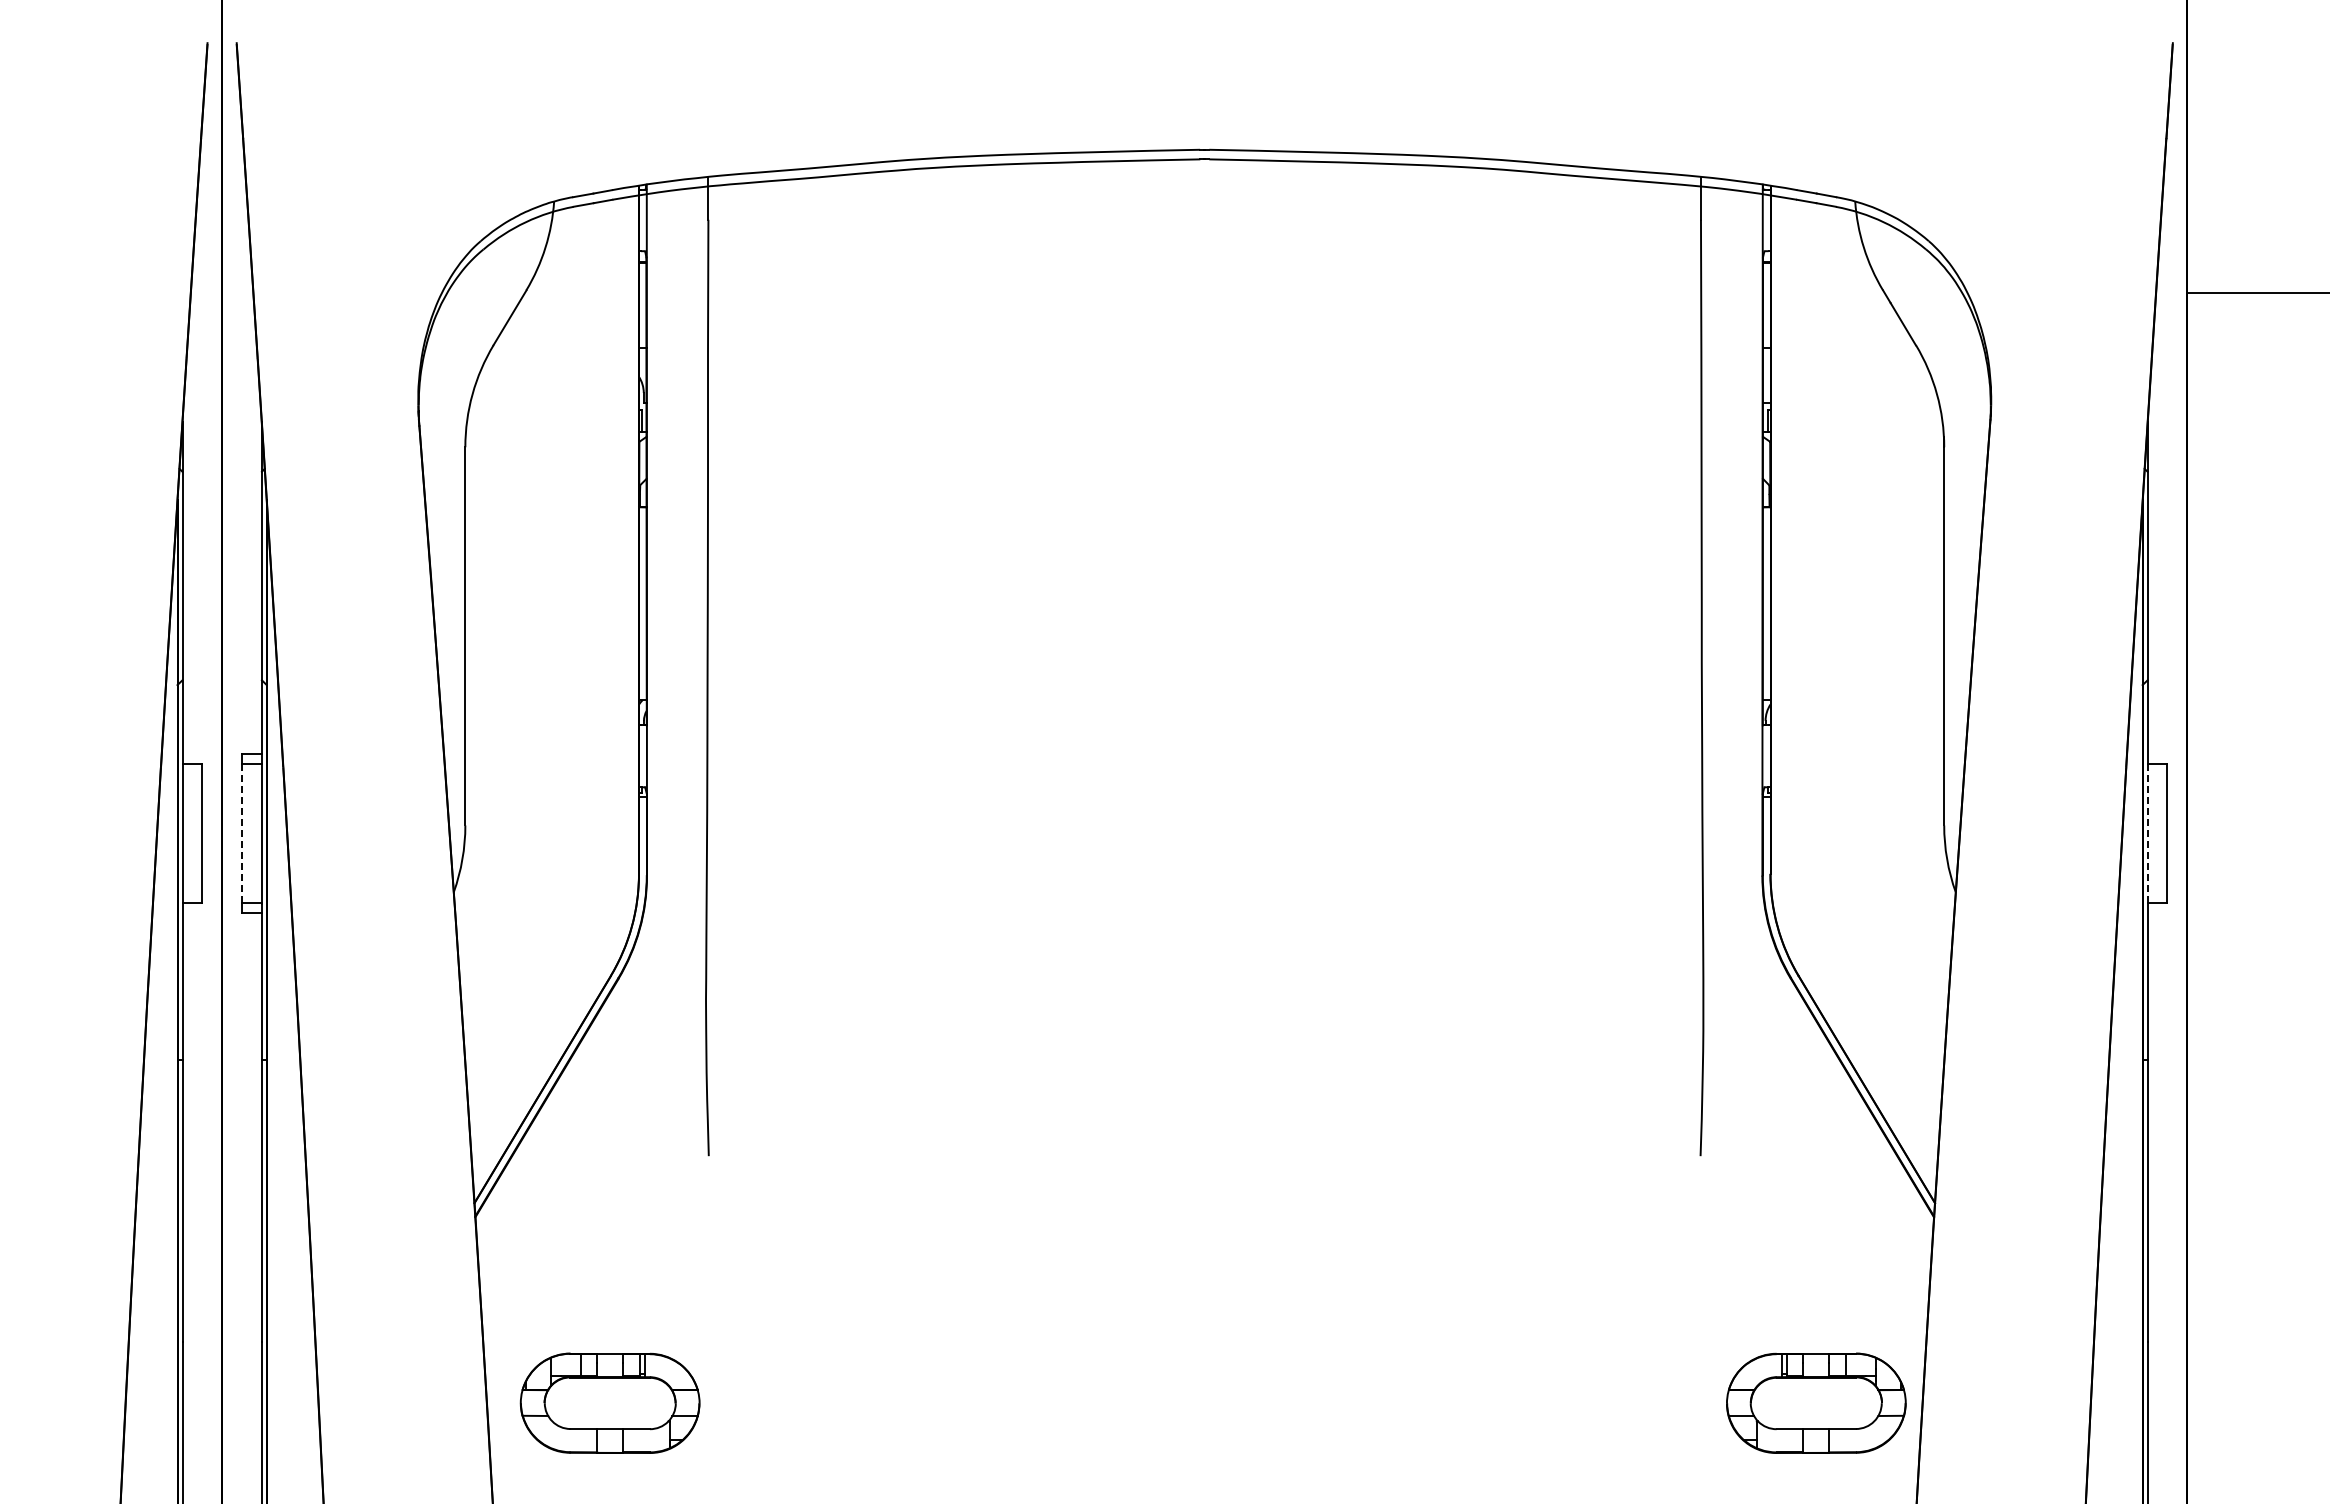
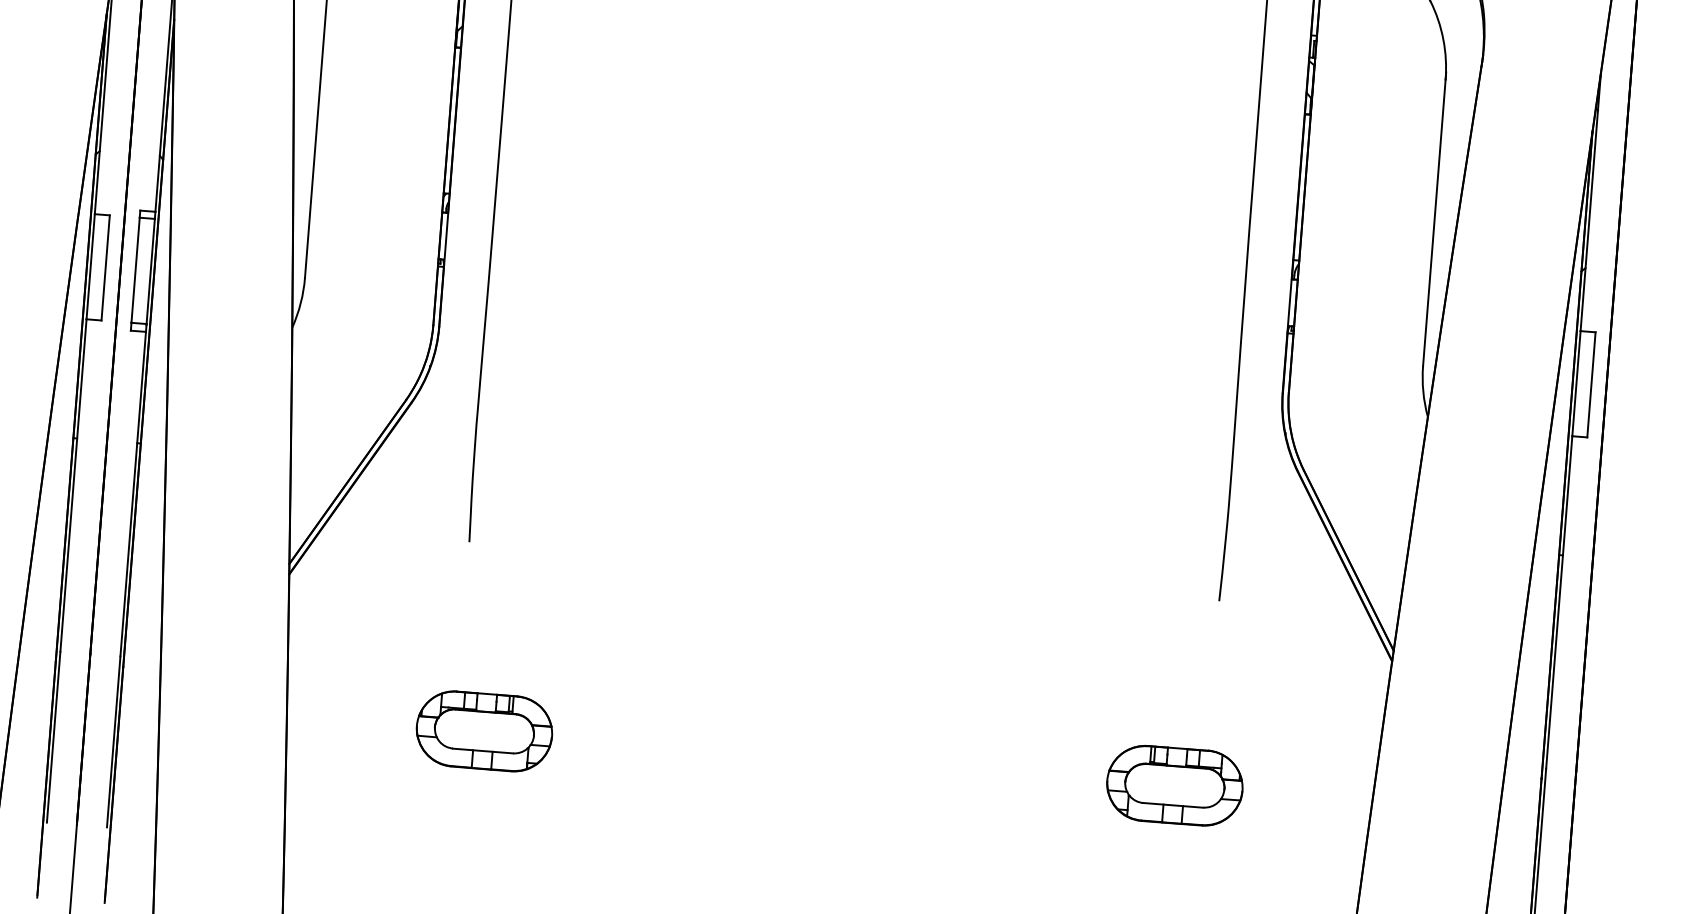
line: (241, 833) -> (135, 270), dashed -> solid
line: (2147, 833) -> (1576, 383), dashed -> solid
part: (609, 1402) -> (483, 730), moved
part: (1816, 1402) -> (1175, 785), moved

